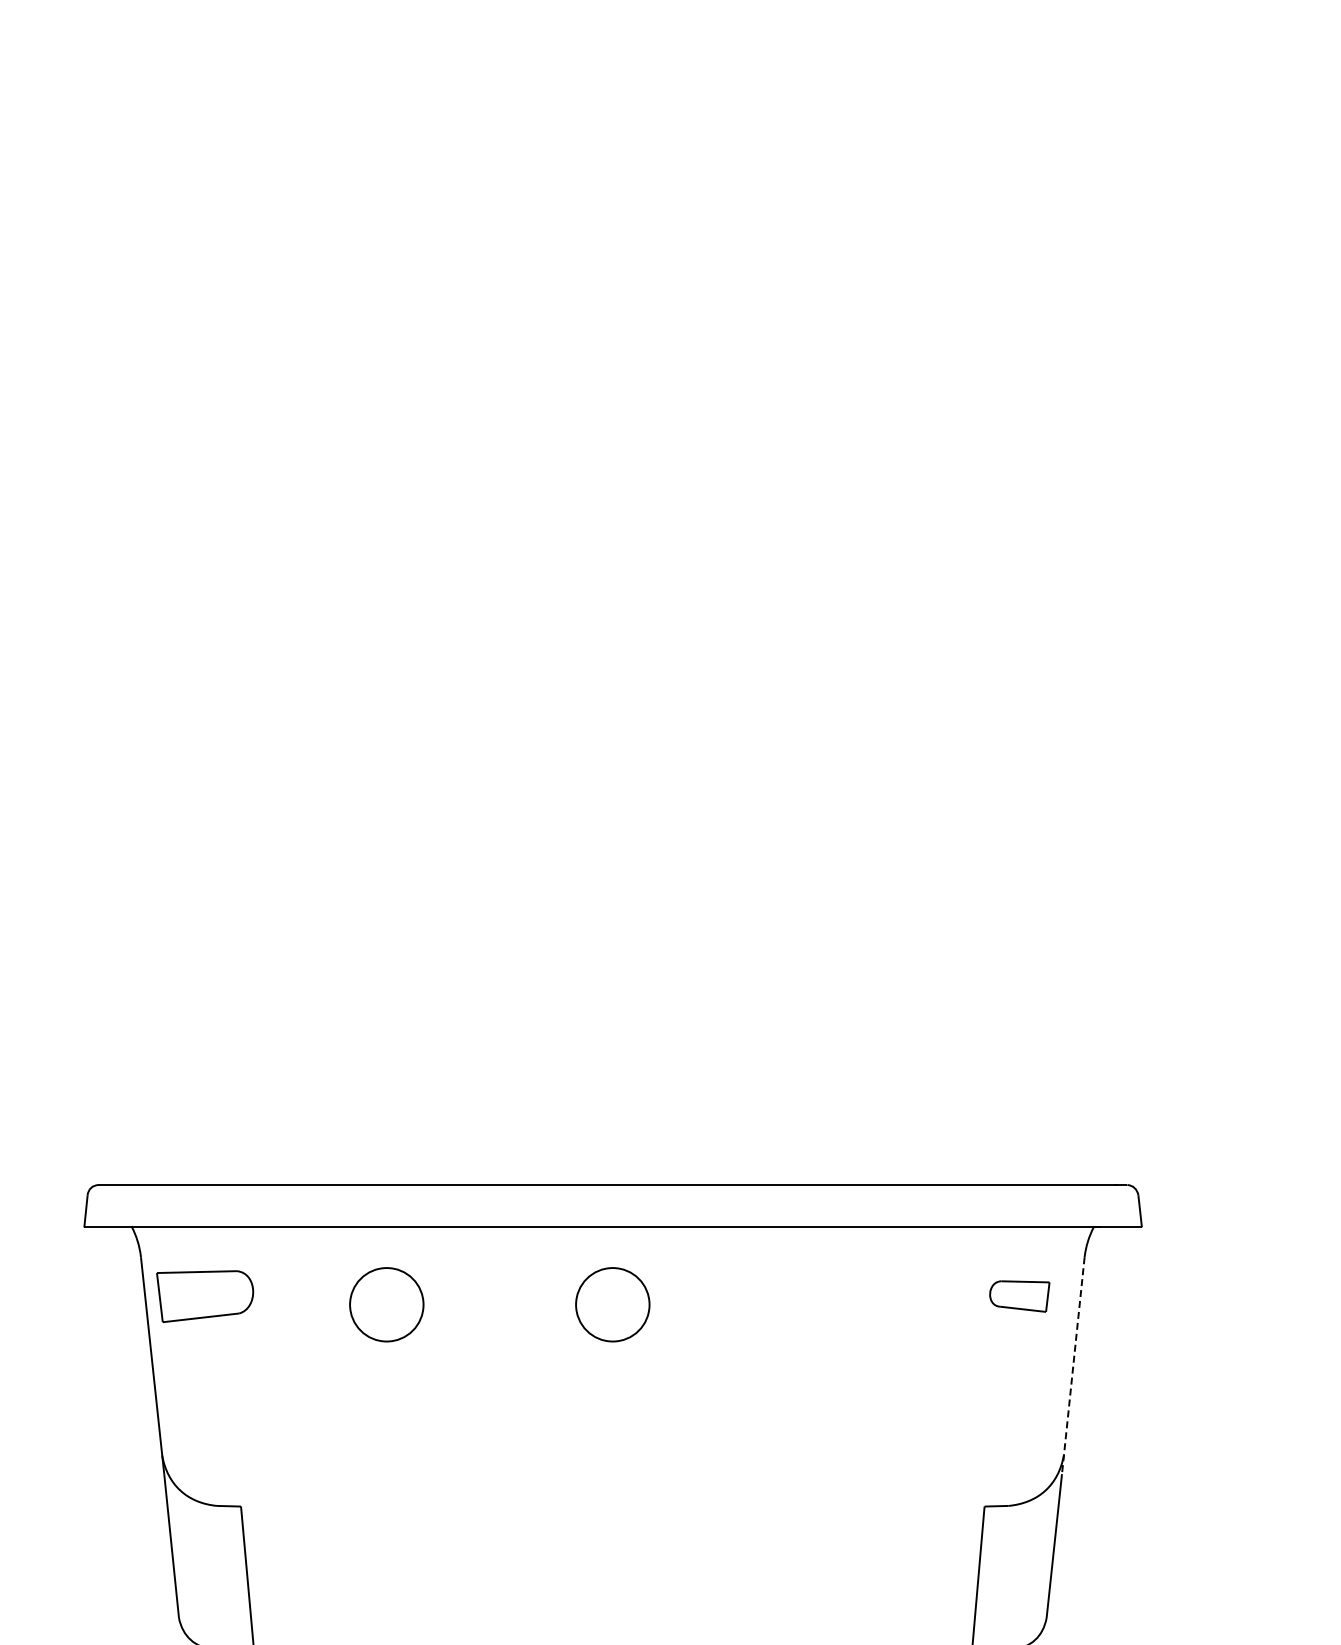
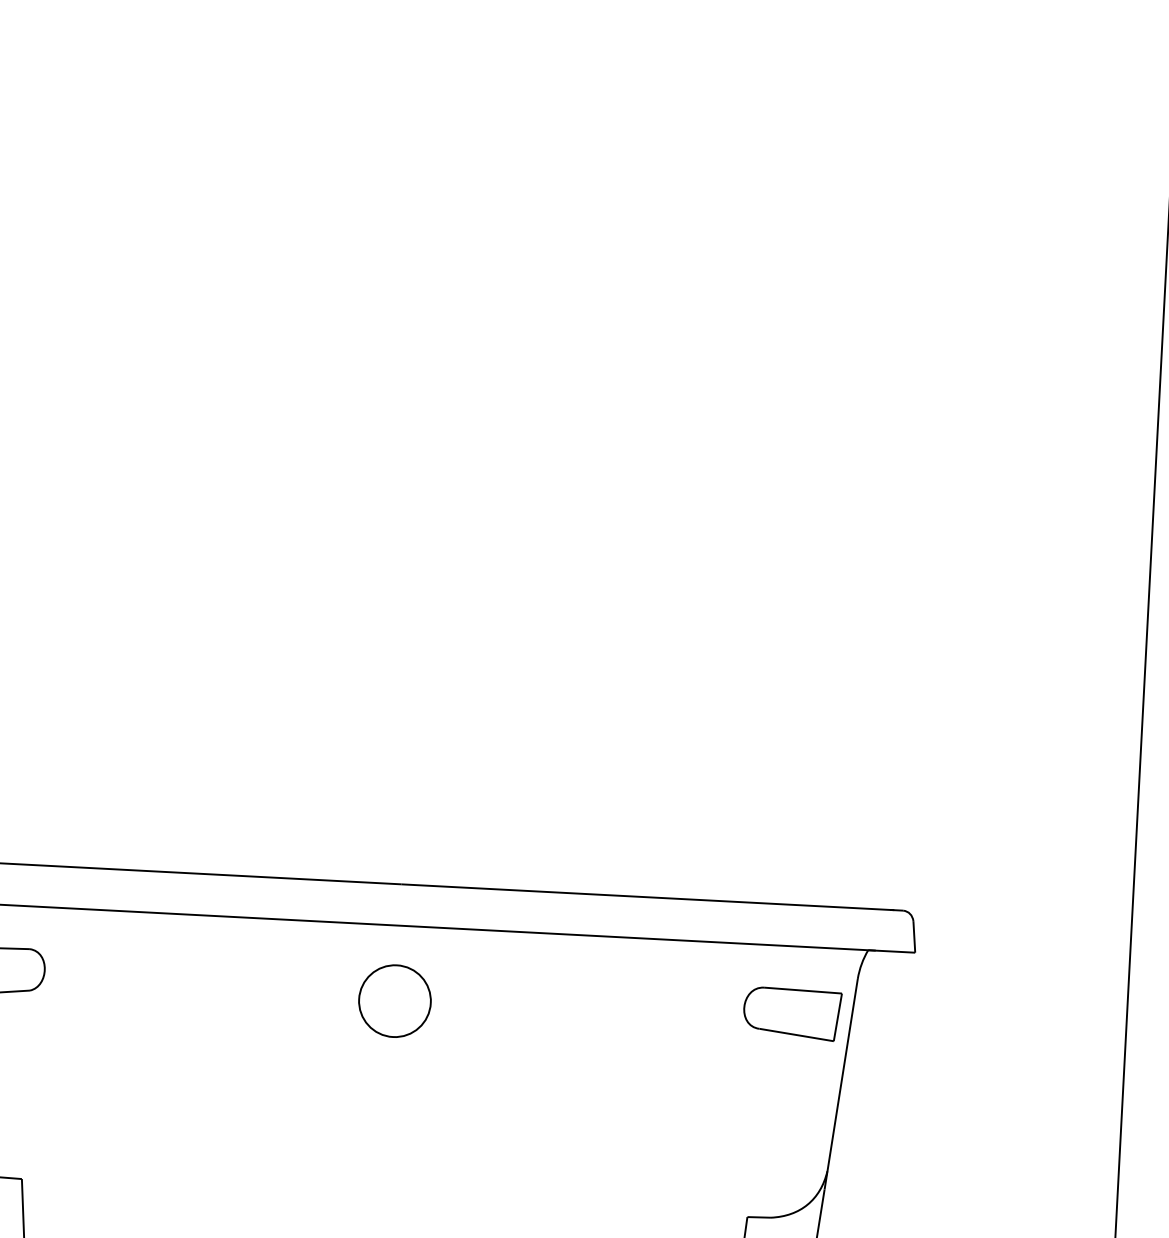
part: (1019, 1296) -> (792, 1013), size x1.67
part: (386, 1304) -> (174, 989), removed
line: (1073, 1366) -> (841, 1084), dashed -> solid

